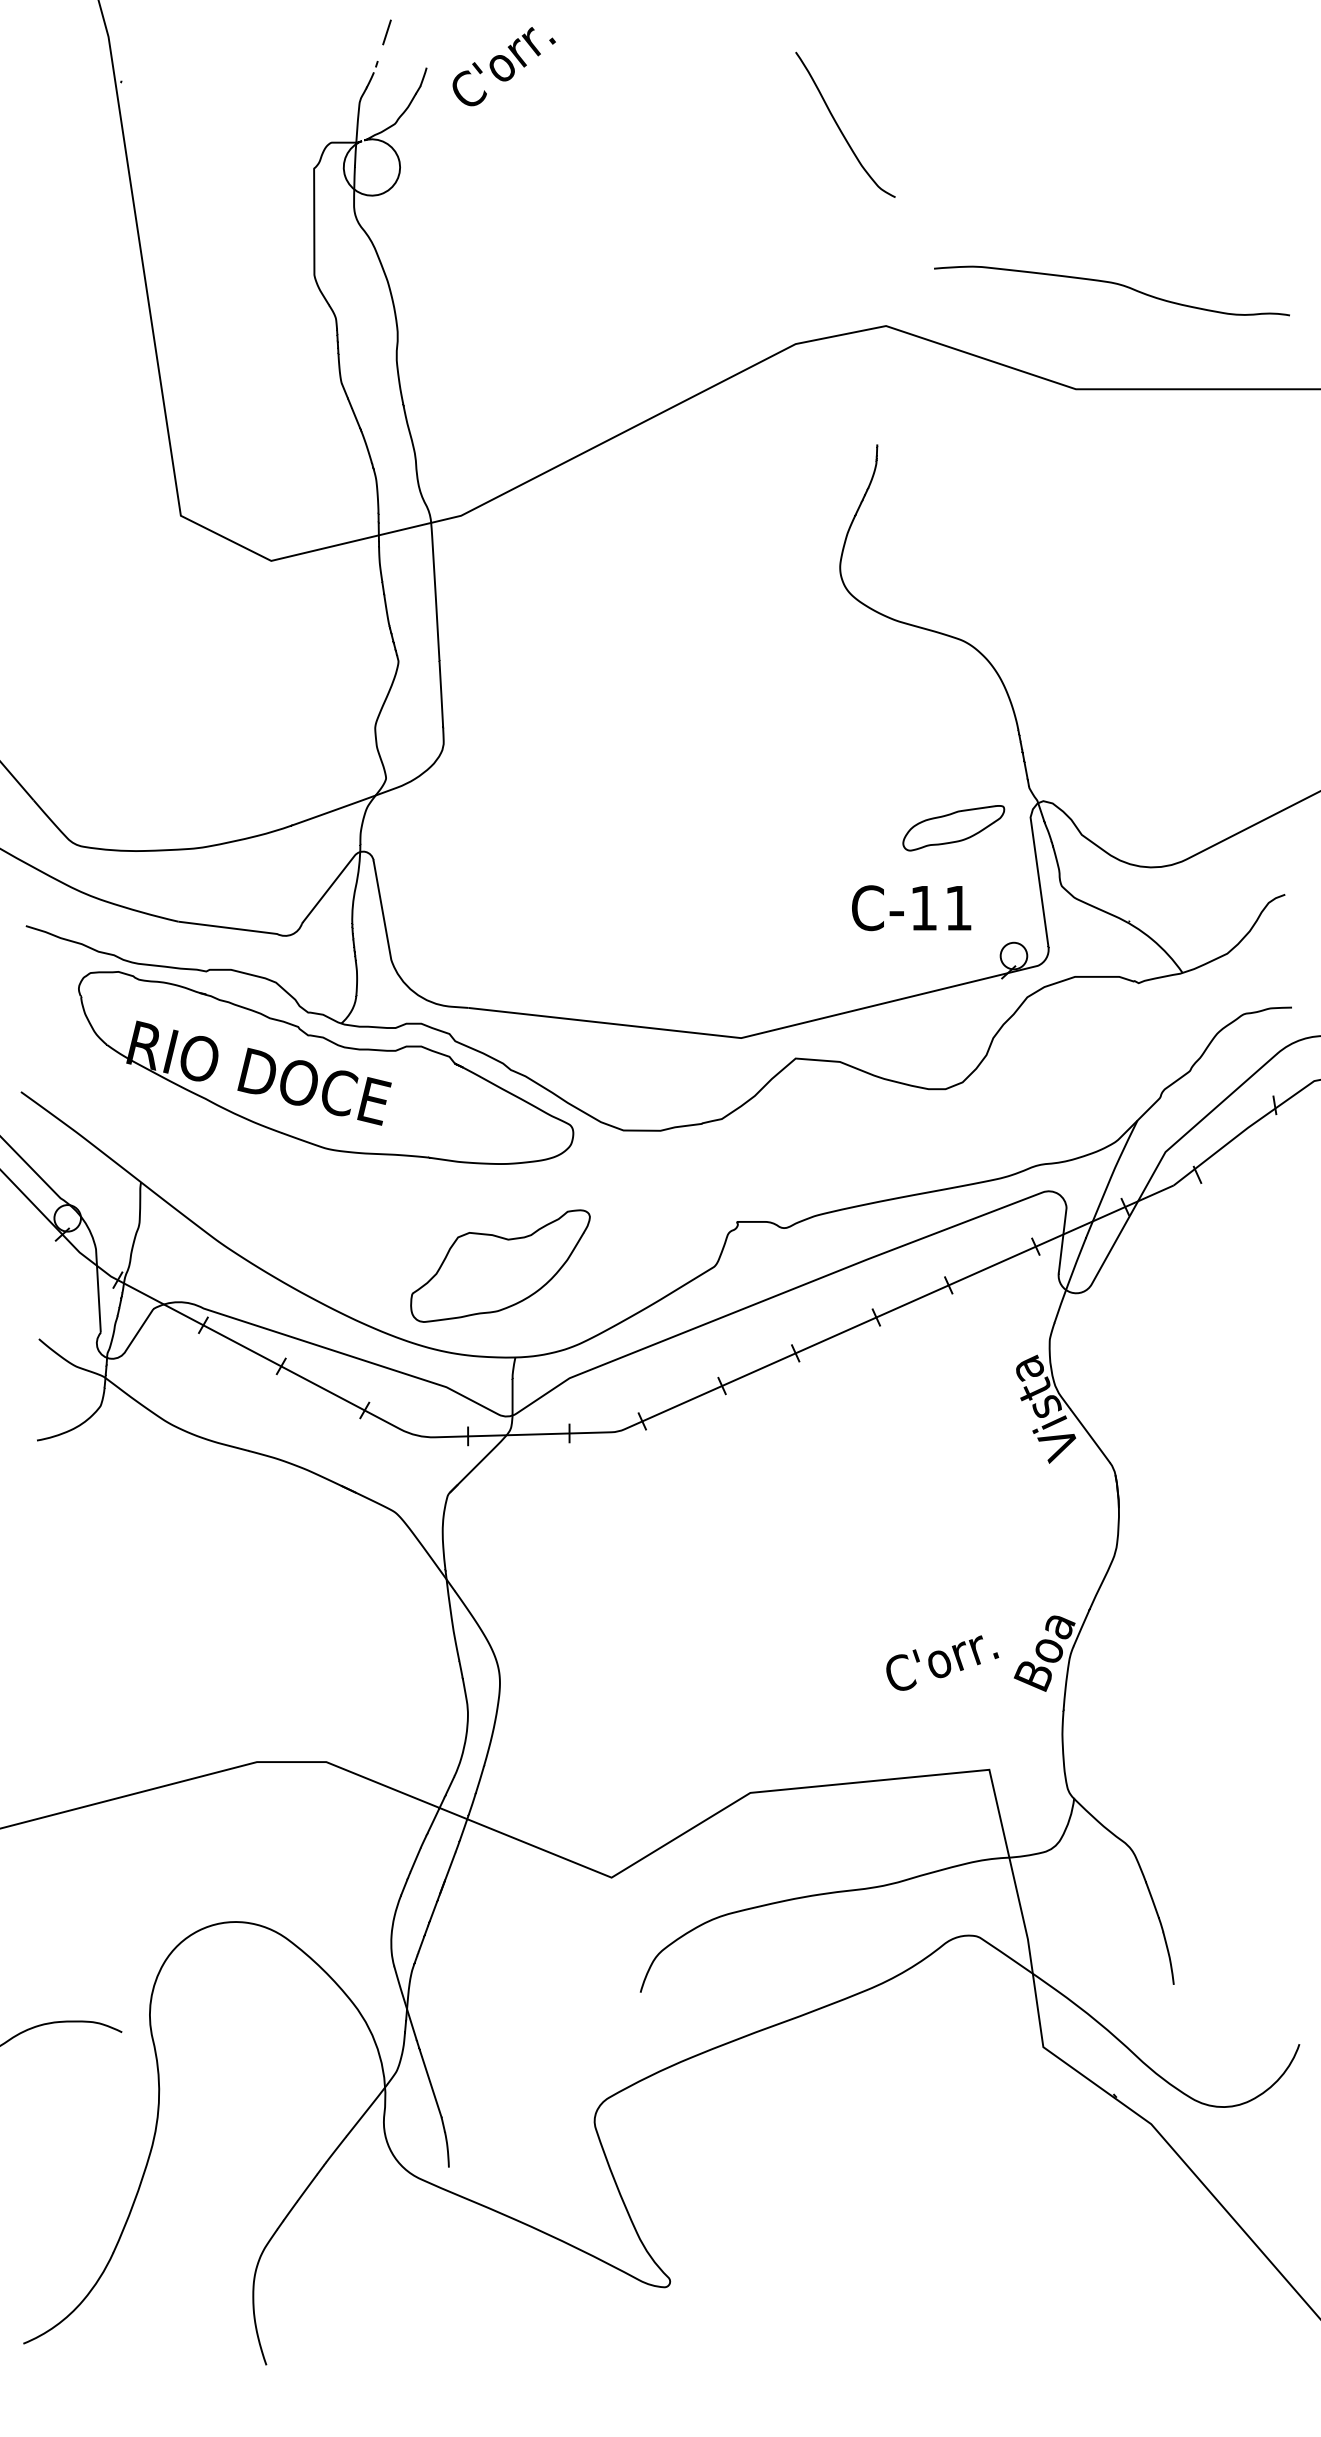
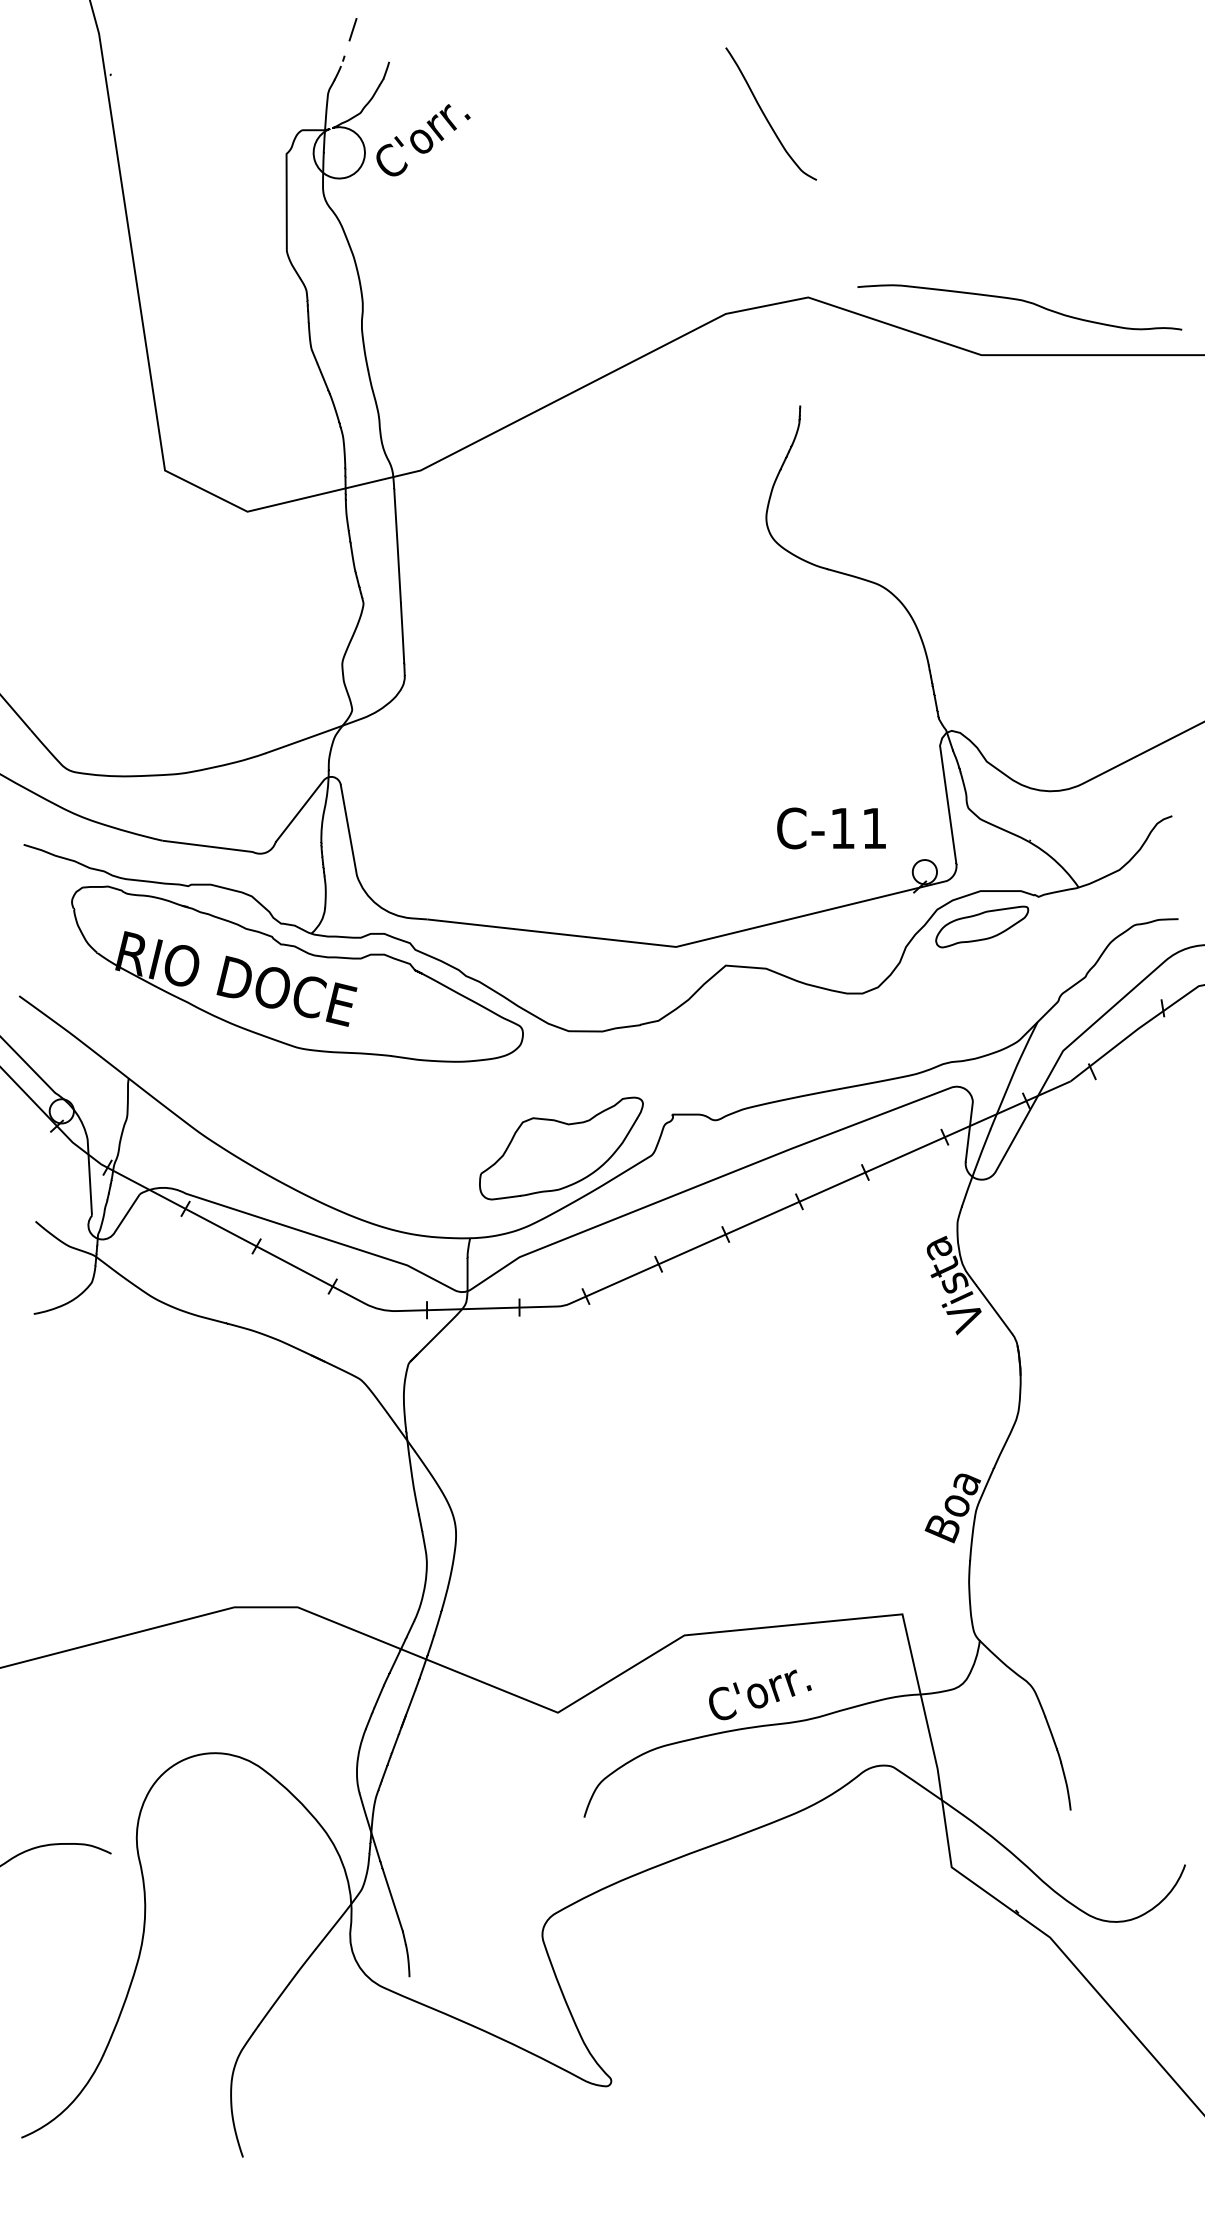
text: (503, 66) -> (422, 140), moved
curve: (1114, 284) -> (1022, 301), moved
part: (953, 828) -> (981, 927), moved
part: (500, 1265) -> (561, 1147), moved
text: (942, 1662) -> (760, 1694), moved

